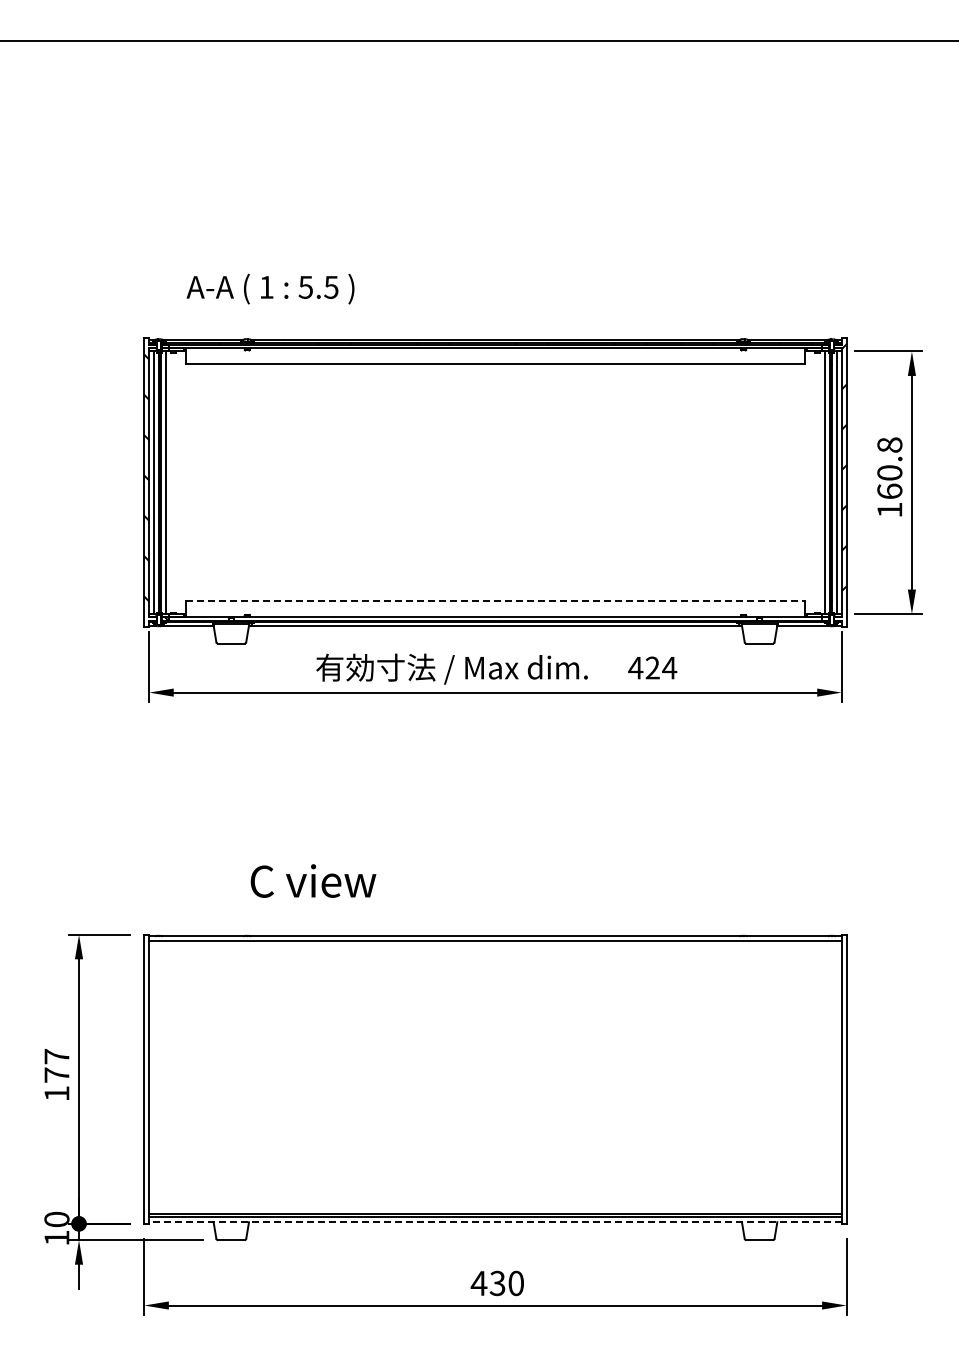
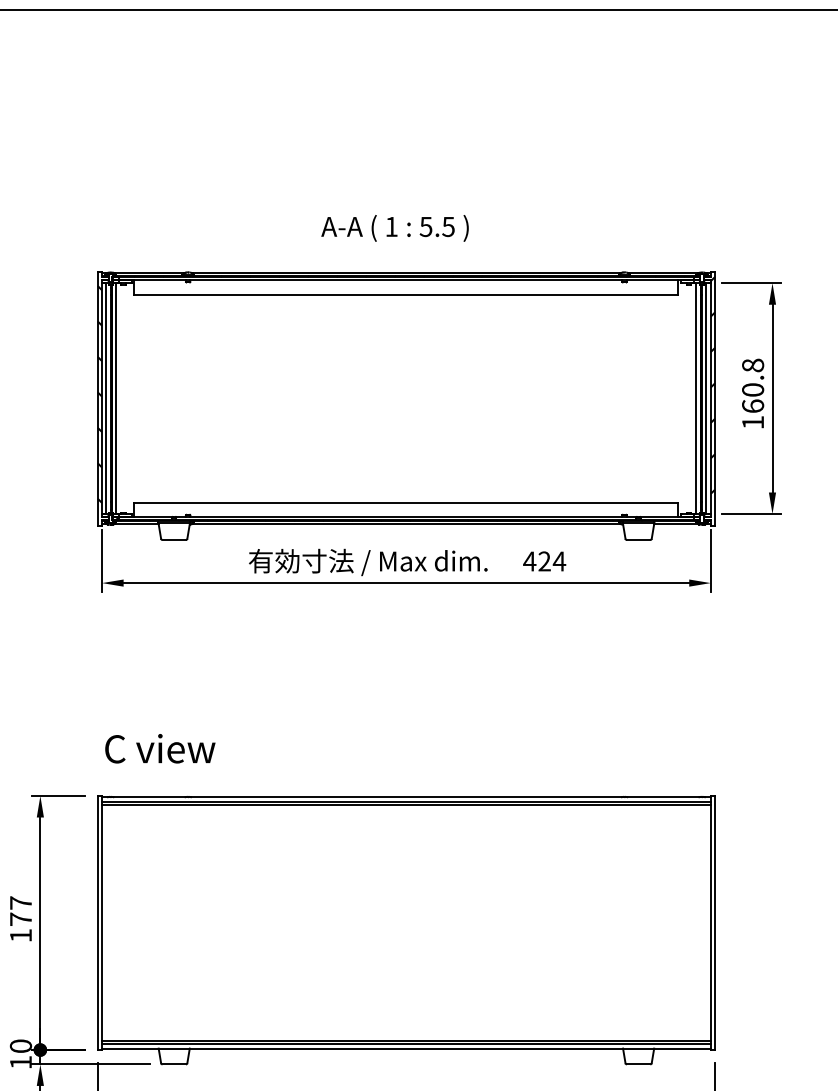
text: (270, 288) -> (395, 227), moved
line: (495, 601) -> (406, 503), dashed -> solid
text: (313, 880) -> (160, 748), moved
line: (495, 944) -> (406, 804), added
line: (494, 1222) -> (405, 1048), dashed -> solid

